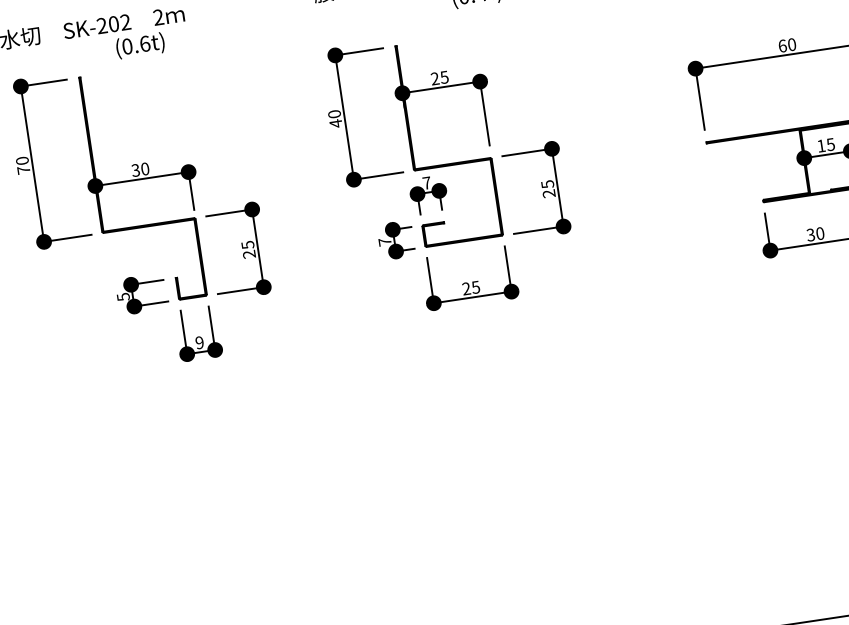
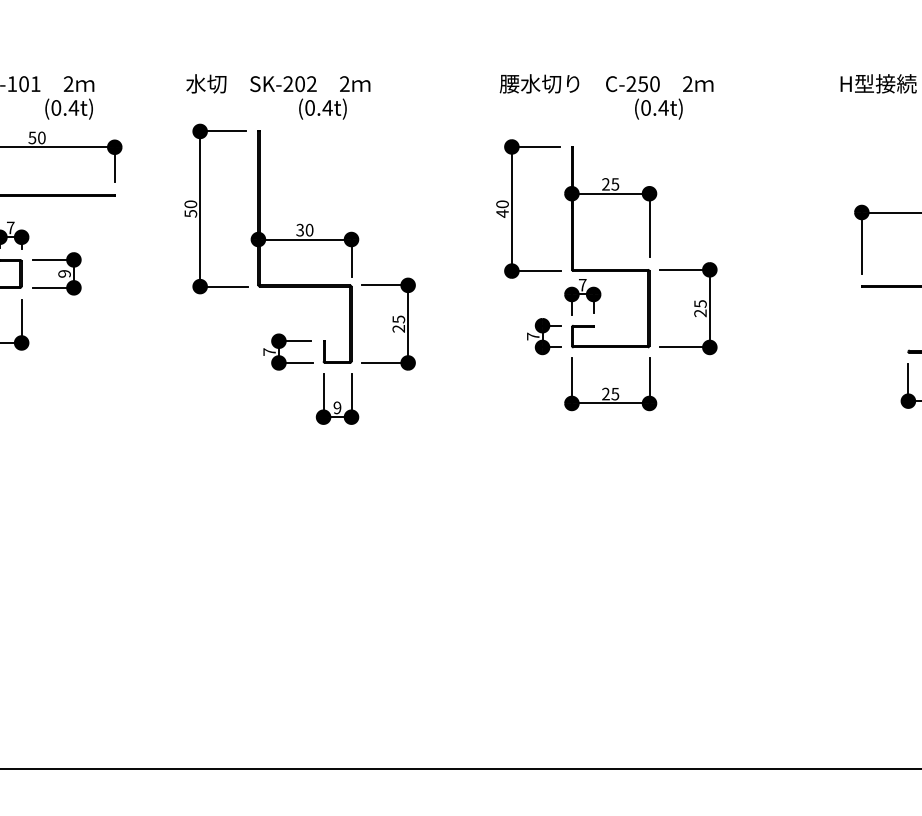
text: (144, 43) -> (327, 107), (0.6t) -> (0.4t)
text: (23, 170) -> (190, 213), 70 -> 50
text: (123, 296) -> (269, 351), 5 -> 7

